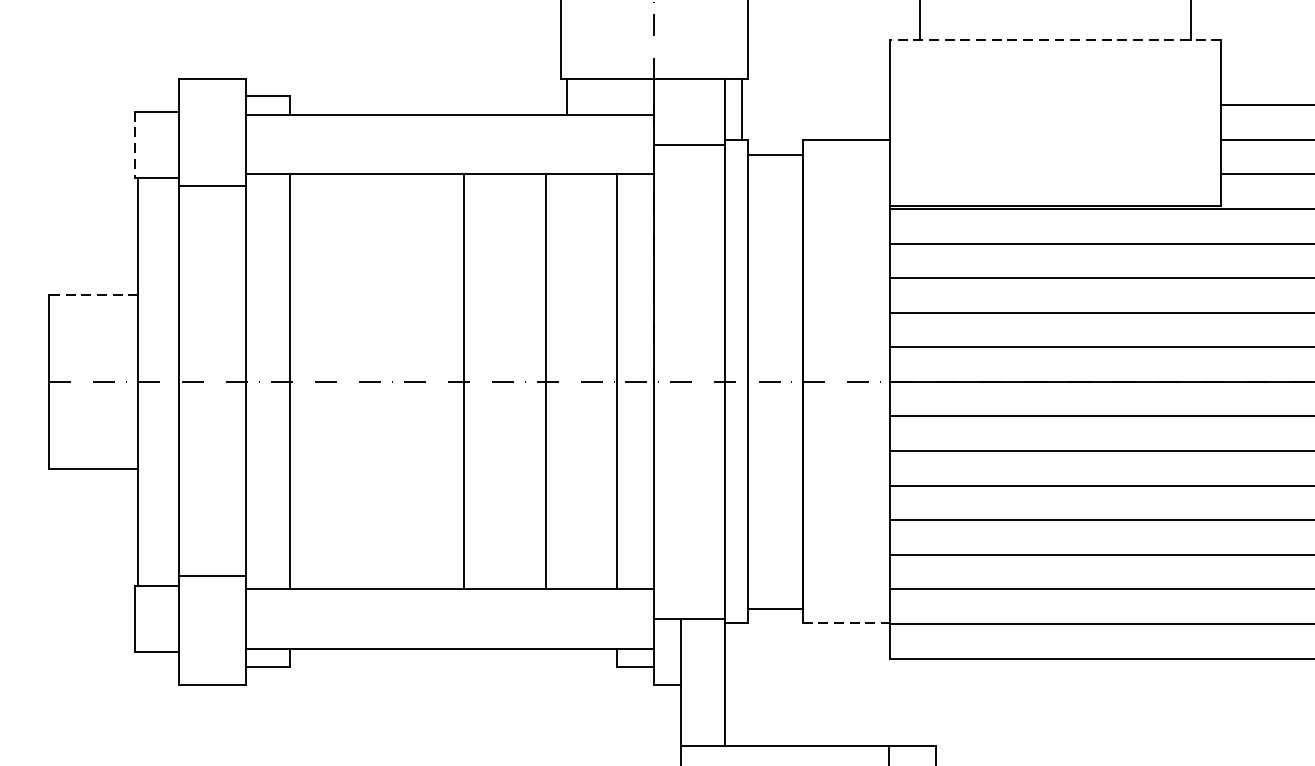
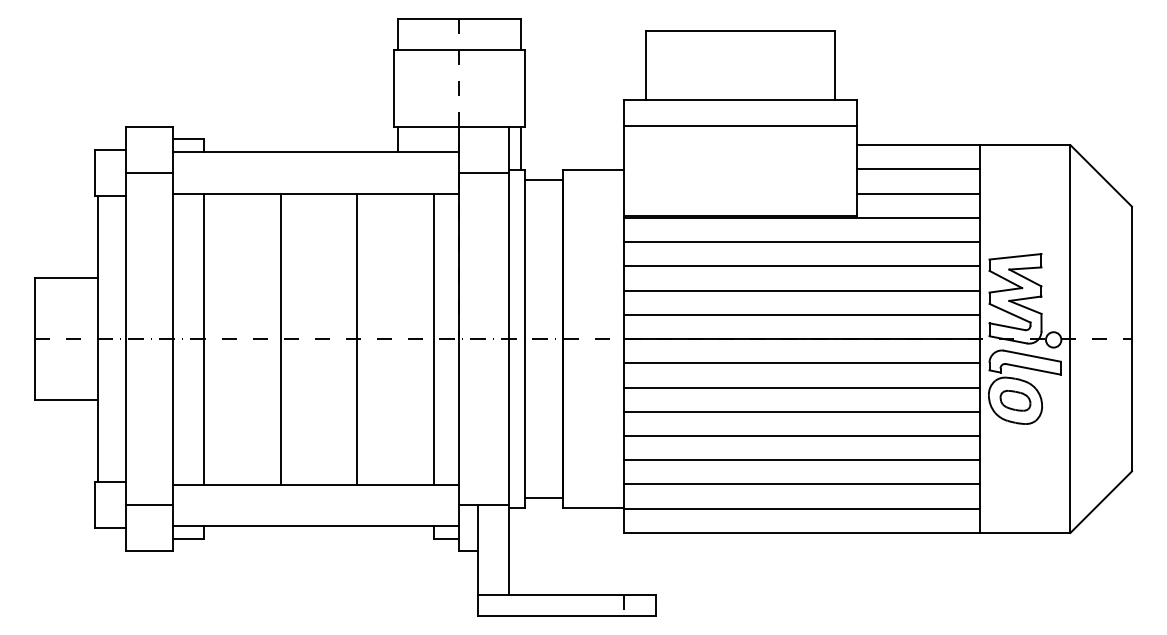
line: (1055, 40) -> (740, 99), dashed -> solid
line: (1055, 78) -> (740, 126), added
line: (135, 145) -> (95, 173), dashed -> solid
line: (210, 185) -> (148, 172), moved
line: (92, 294) -> (65, 277), dashed -> solid
line: (463, 381) -> (280, 338), moved
line: (546, 381) -> (357, 338), moved
line: (210, 576) -> (148, 505), moved
line: (845, 623) -> (593, 508), dashed -> solid

